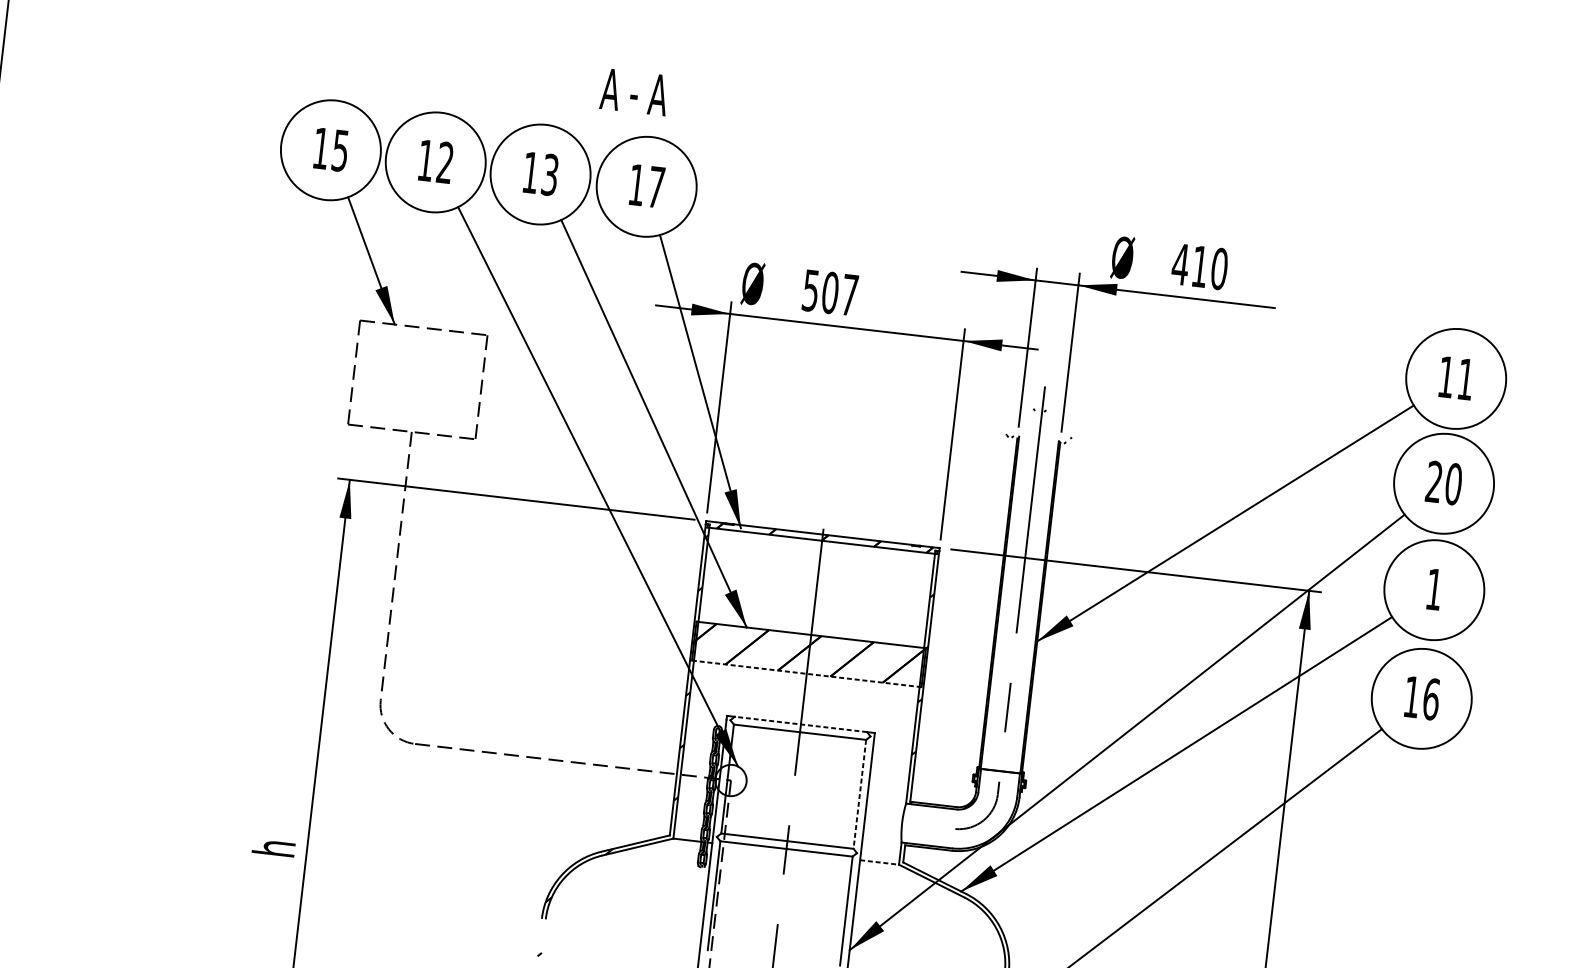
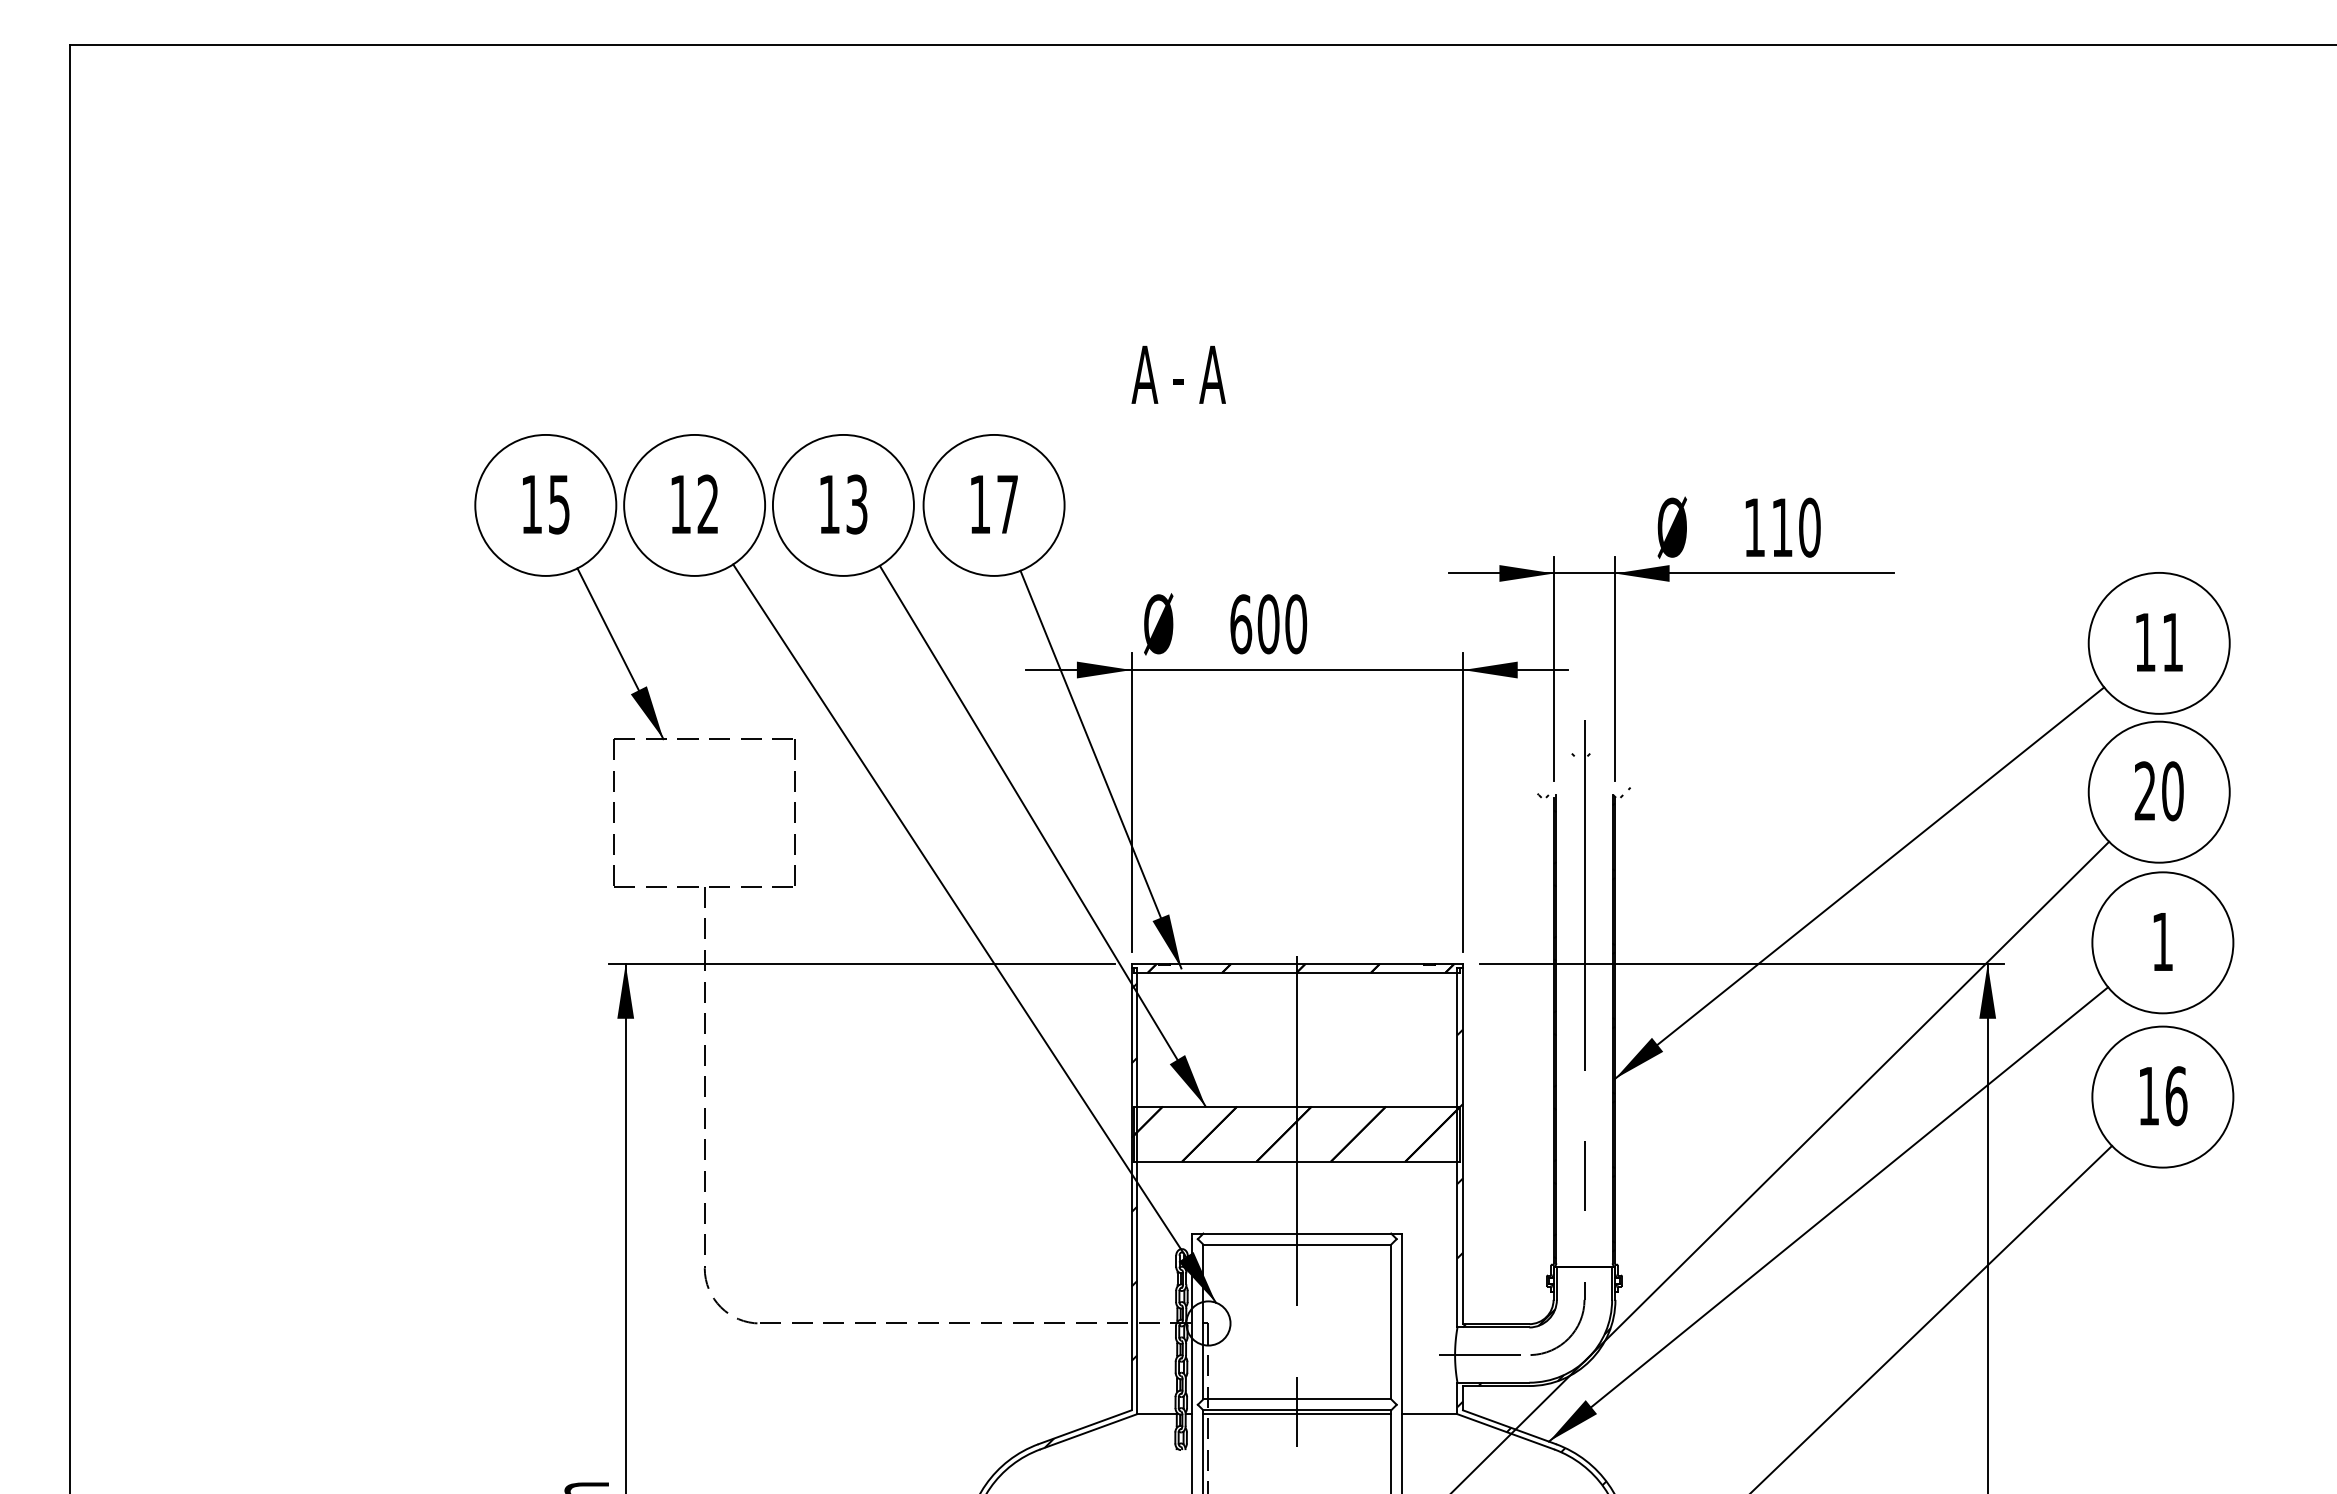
text: (634, 91) -> (1178, 374), moved
text: (1180, 264) -> (1754, 527), 410 -> 110
text: (830, 293) -> (1268, 624), 507 -> 600
line: (806, 673) -> (1297, 1161), dashed -> solid
line: (801, 724) -> (1297, 1233), dashed -> solid
line: (860, 794) -> (1391, 1322), dashed -> solid
line: (919, 825) -> (1479, 1355), added
line: (786, 851) -> (1297, 1414), added
line: (879, 862) -> (1429, 1414), dashed -> solid
hatch: (953, 865) -> (1533, 1406), added

